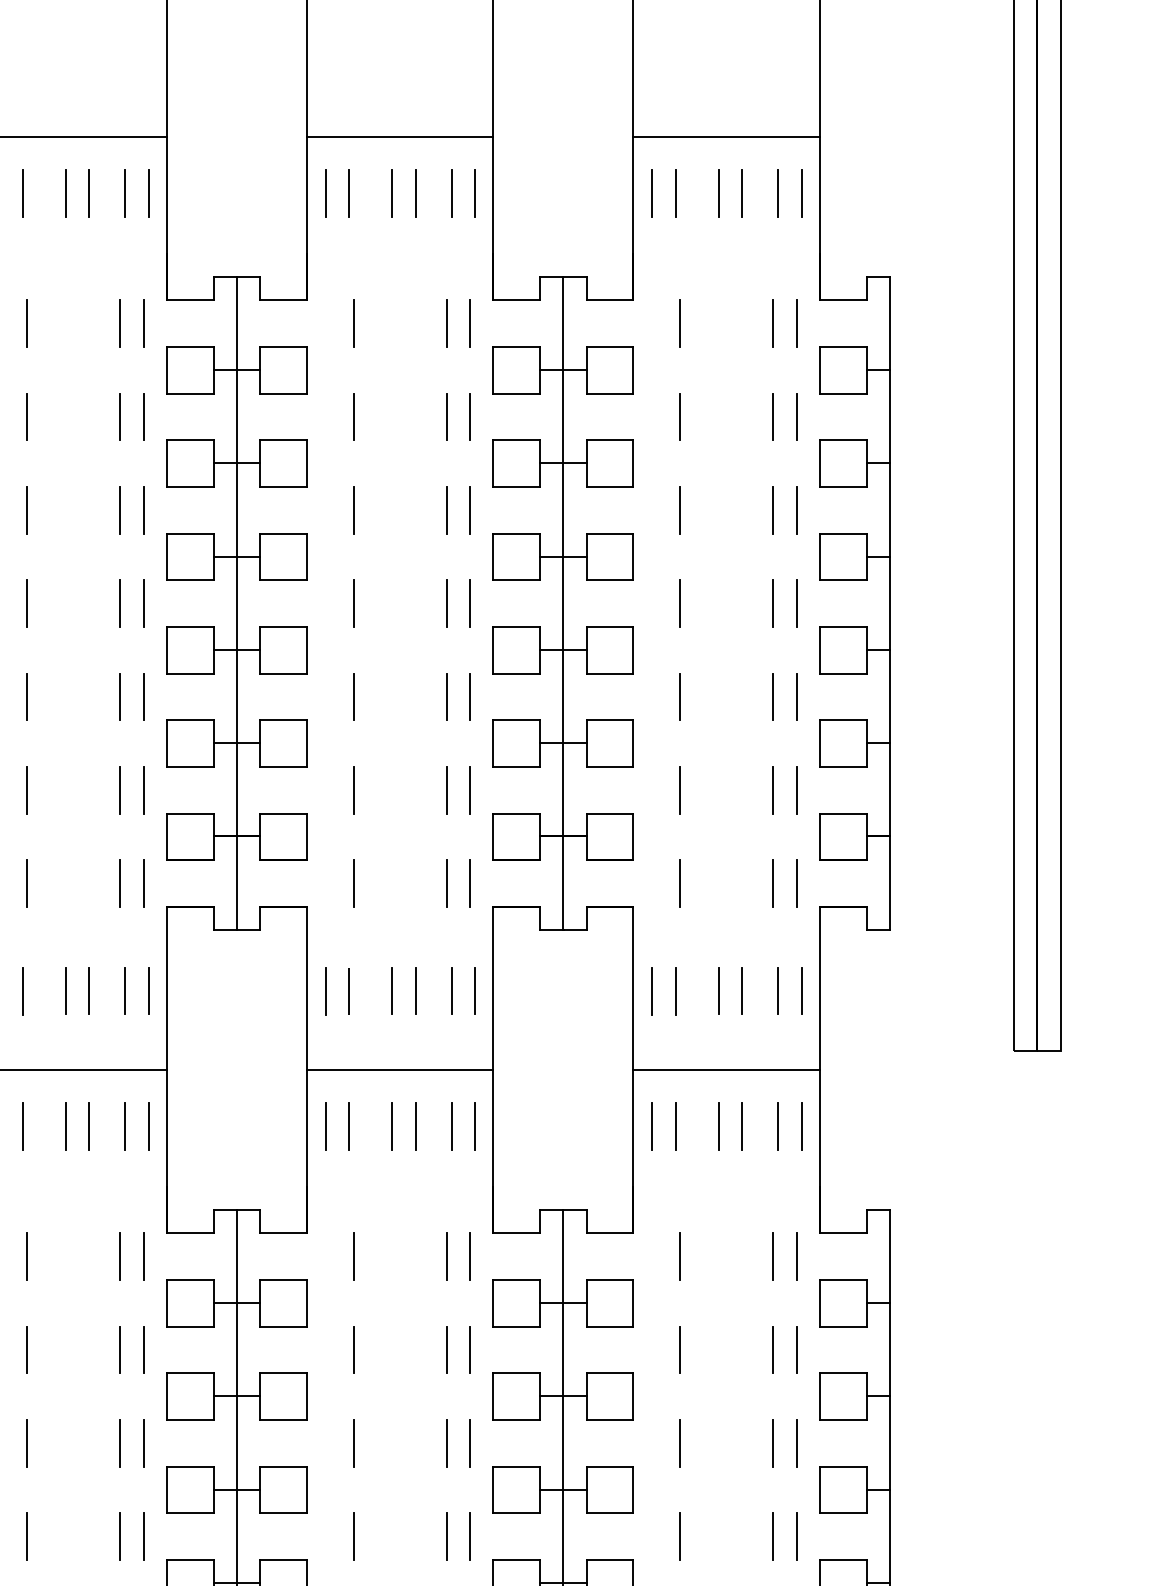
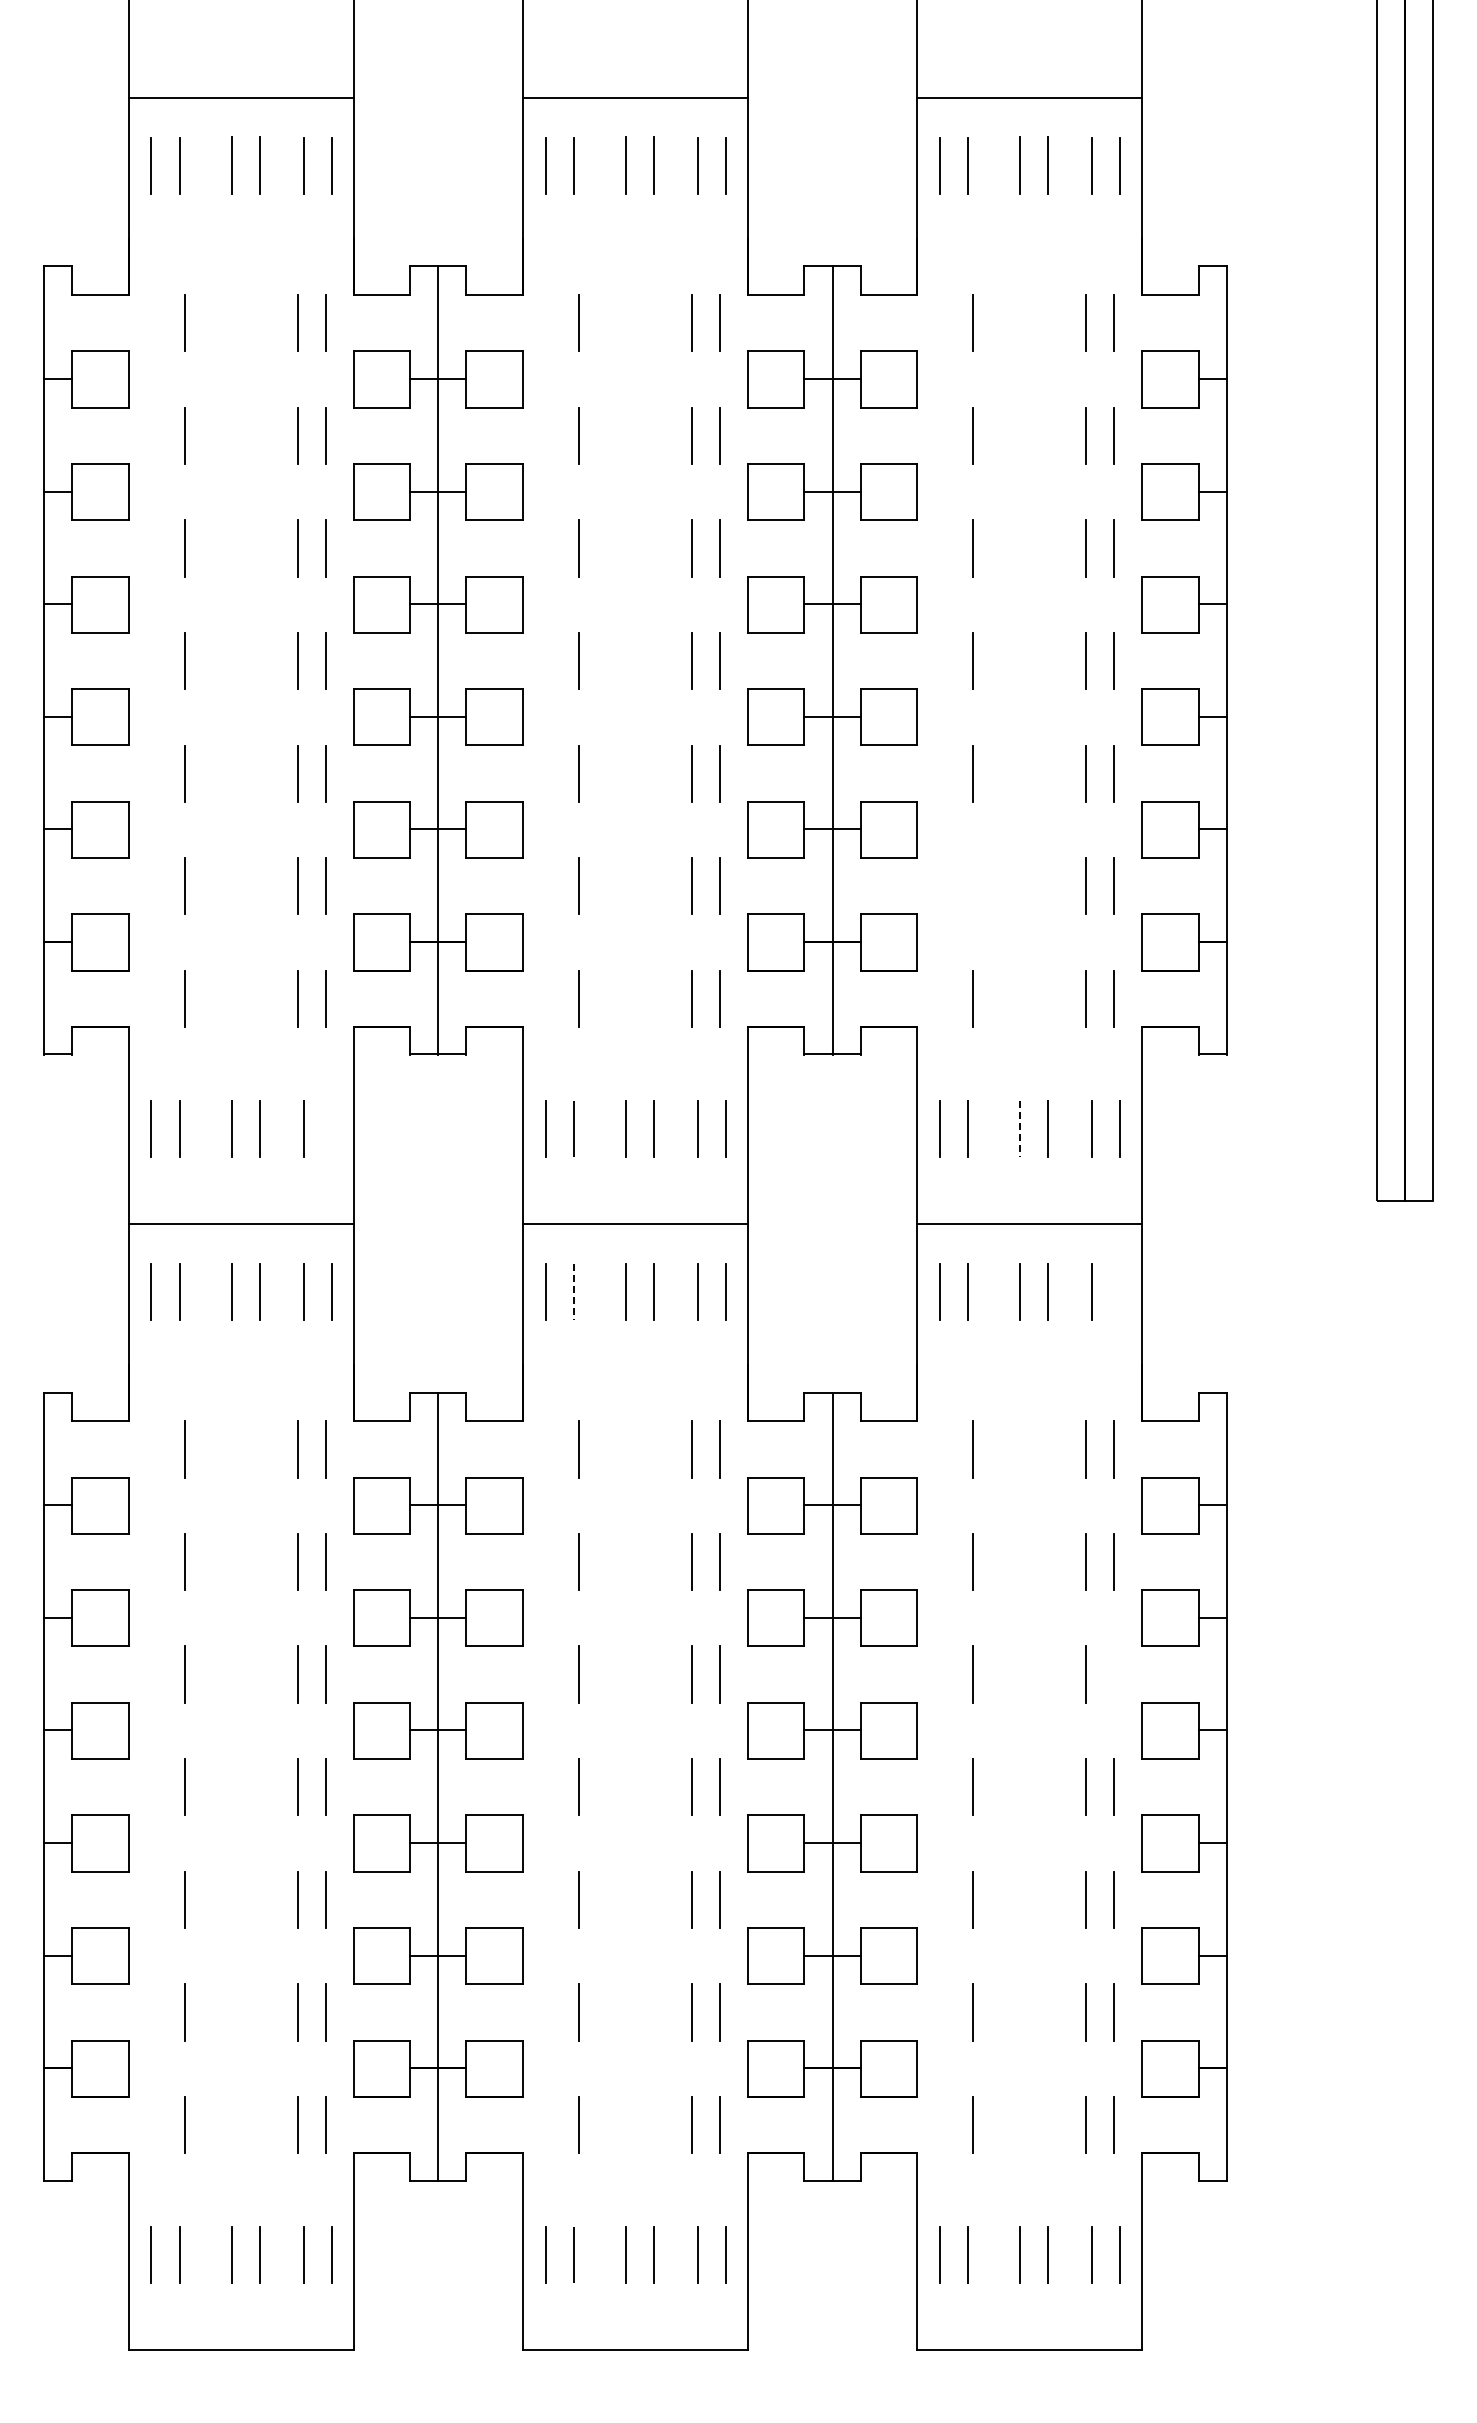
line: (680, 790) -> (973, 886), removed
line: (148, 990) -> (331, 1128), removed
line: (718, 991) -> (1019, 1129), solid -> dashed
line: (801, 1125) -> (1119, 1291), removed
line: (348, 1126) -> (573, 1292), solid -> dashed
line: (797, 1443) -> (1114, 1674), removed

